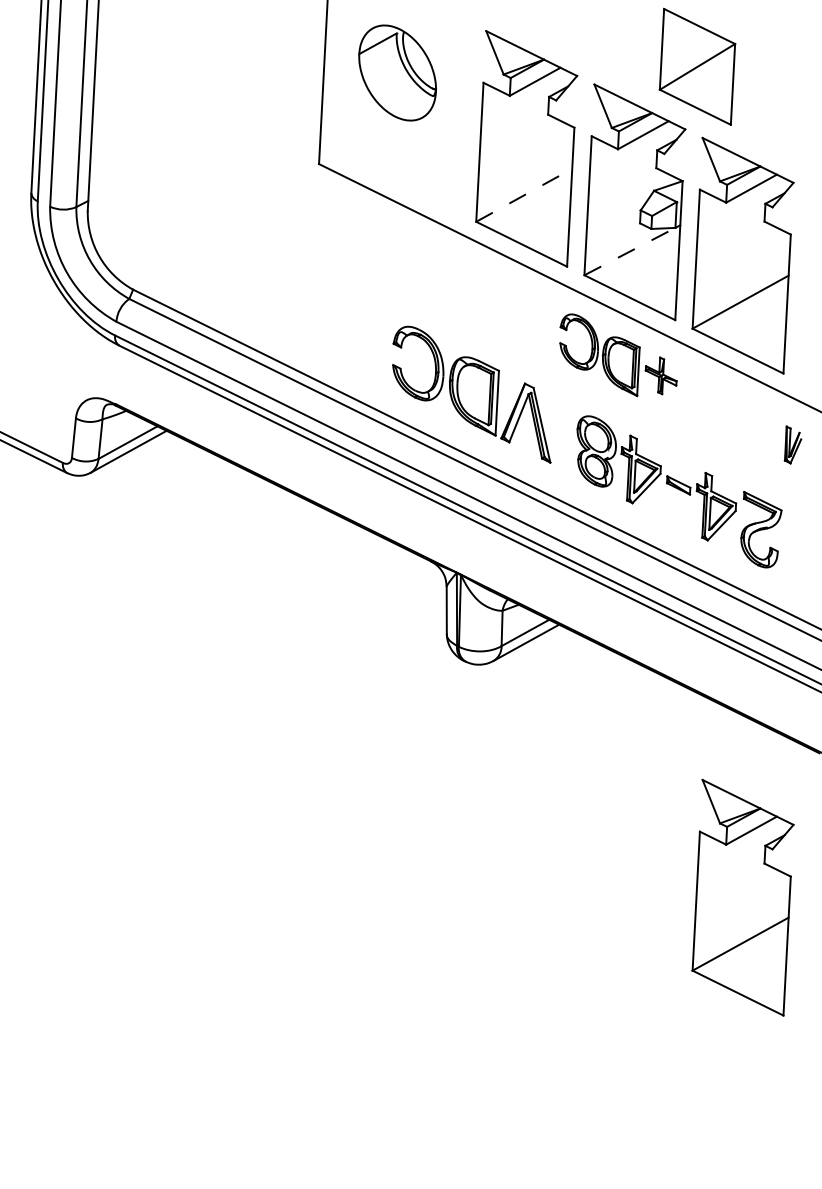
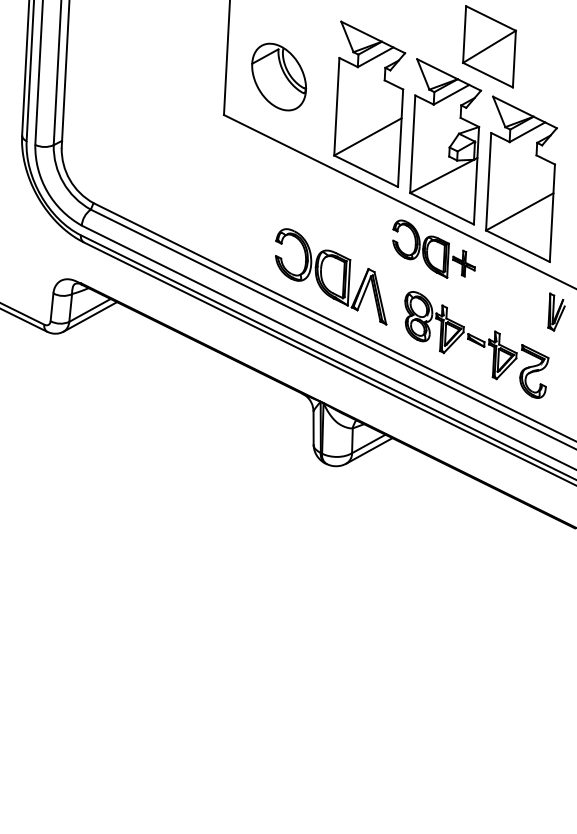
part: (397, 72) -> (279, 76), moved
line: (524, 195) -> (368, 137), dashed -> solid
line: (630, 251) -> (442, 176), dashed -> solid
part: (792, 444) -> (556, 311), size x1.43
part: (742, 897) -> (521, 629), removed

